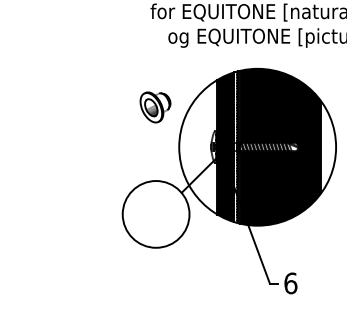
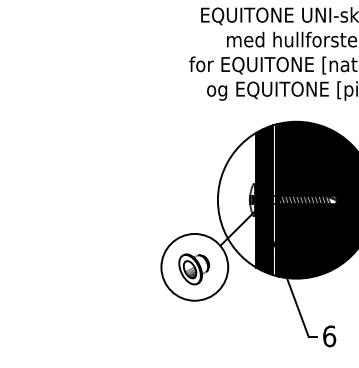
part: (155, 107) -> (194, 269), moved

